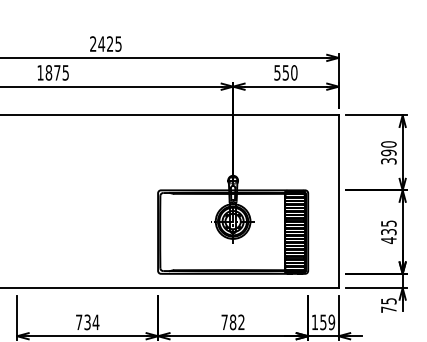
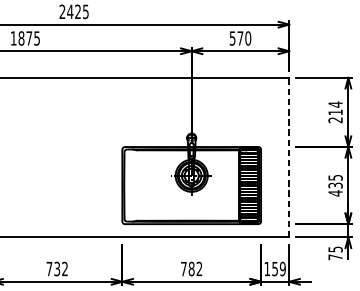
text: (285, 72) -> (240, 38), 550 -> 570
text: (388, 152) -> (335, 112), 390 -> 214
line: (338, 201) -> (289, 157), solid -> dashed
text: (95, 321) -> (64, 268), 734 -> 732

